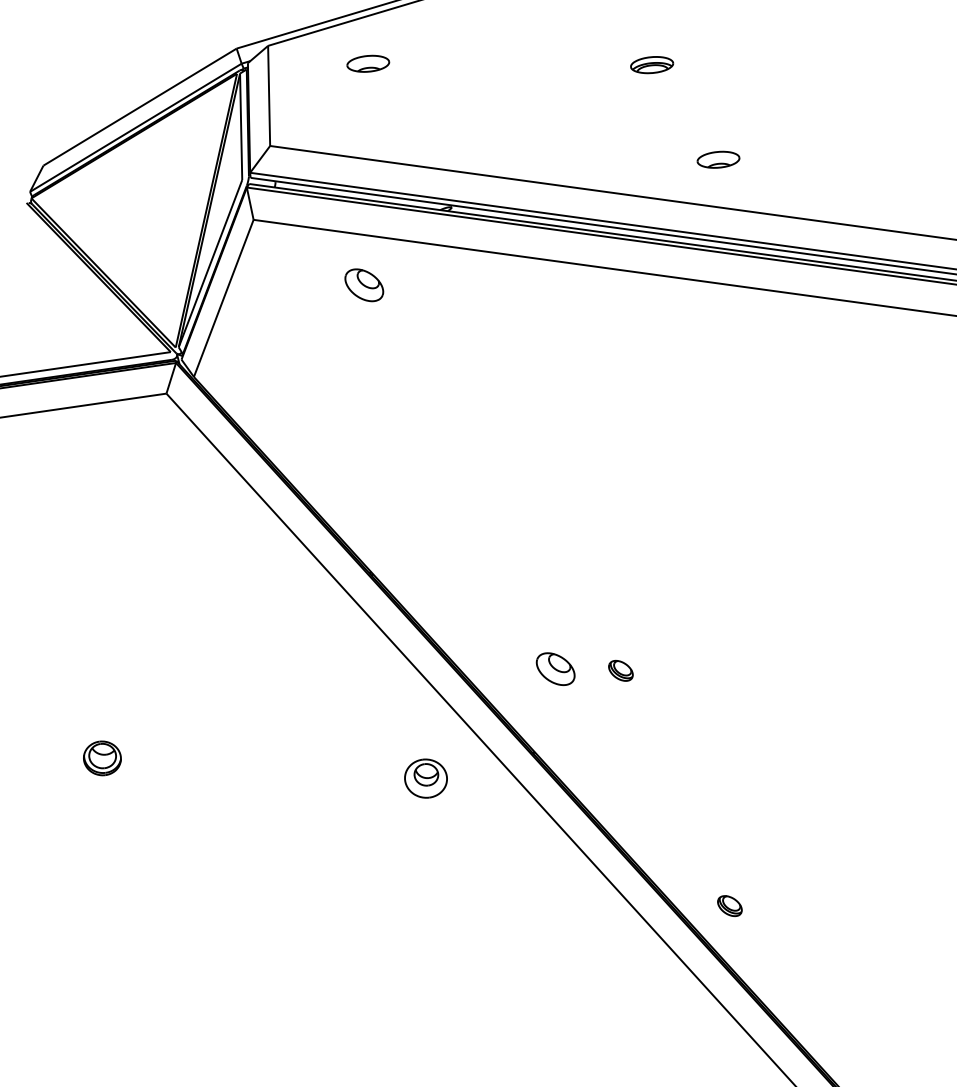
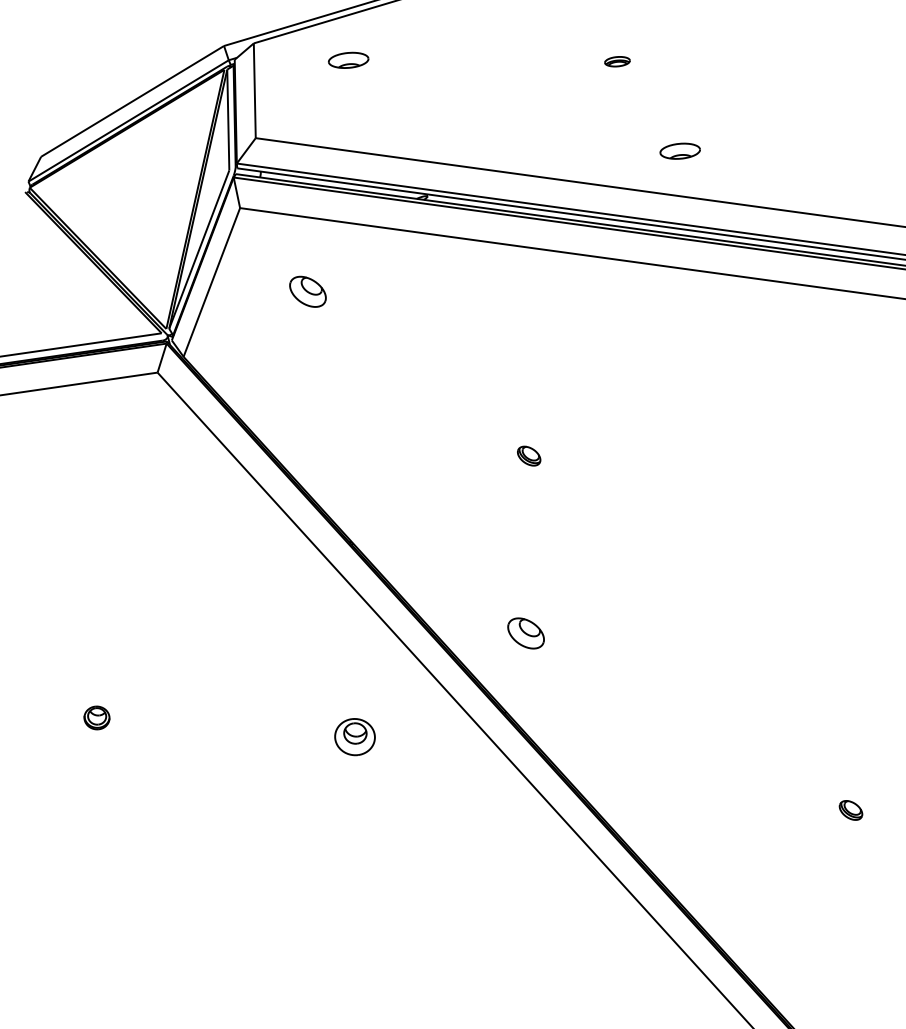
part: (652, 65) -> (617, 61), size x0.62
part: (364, 285) -> (308, 292), moved
part: (620, 670) -> (528, 455), moved
part: (102, 758) -> (97, 718), size x0.71
part: (425, 778) -> (354, 736), moved
part: (729, 906) -> (850, 810), moved

